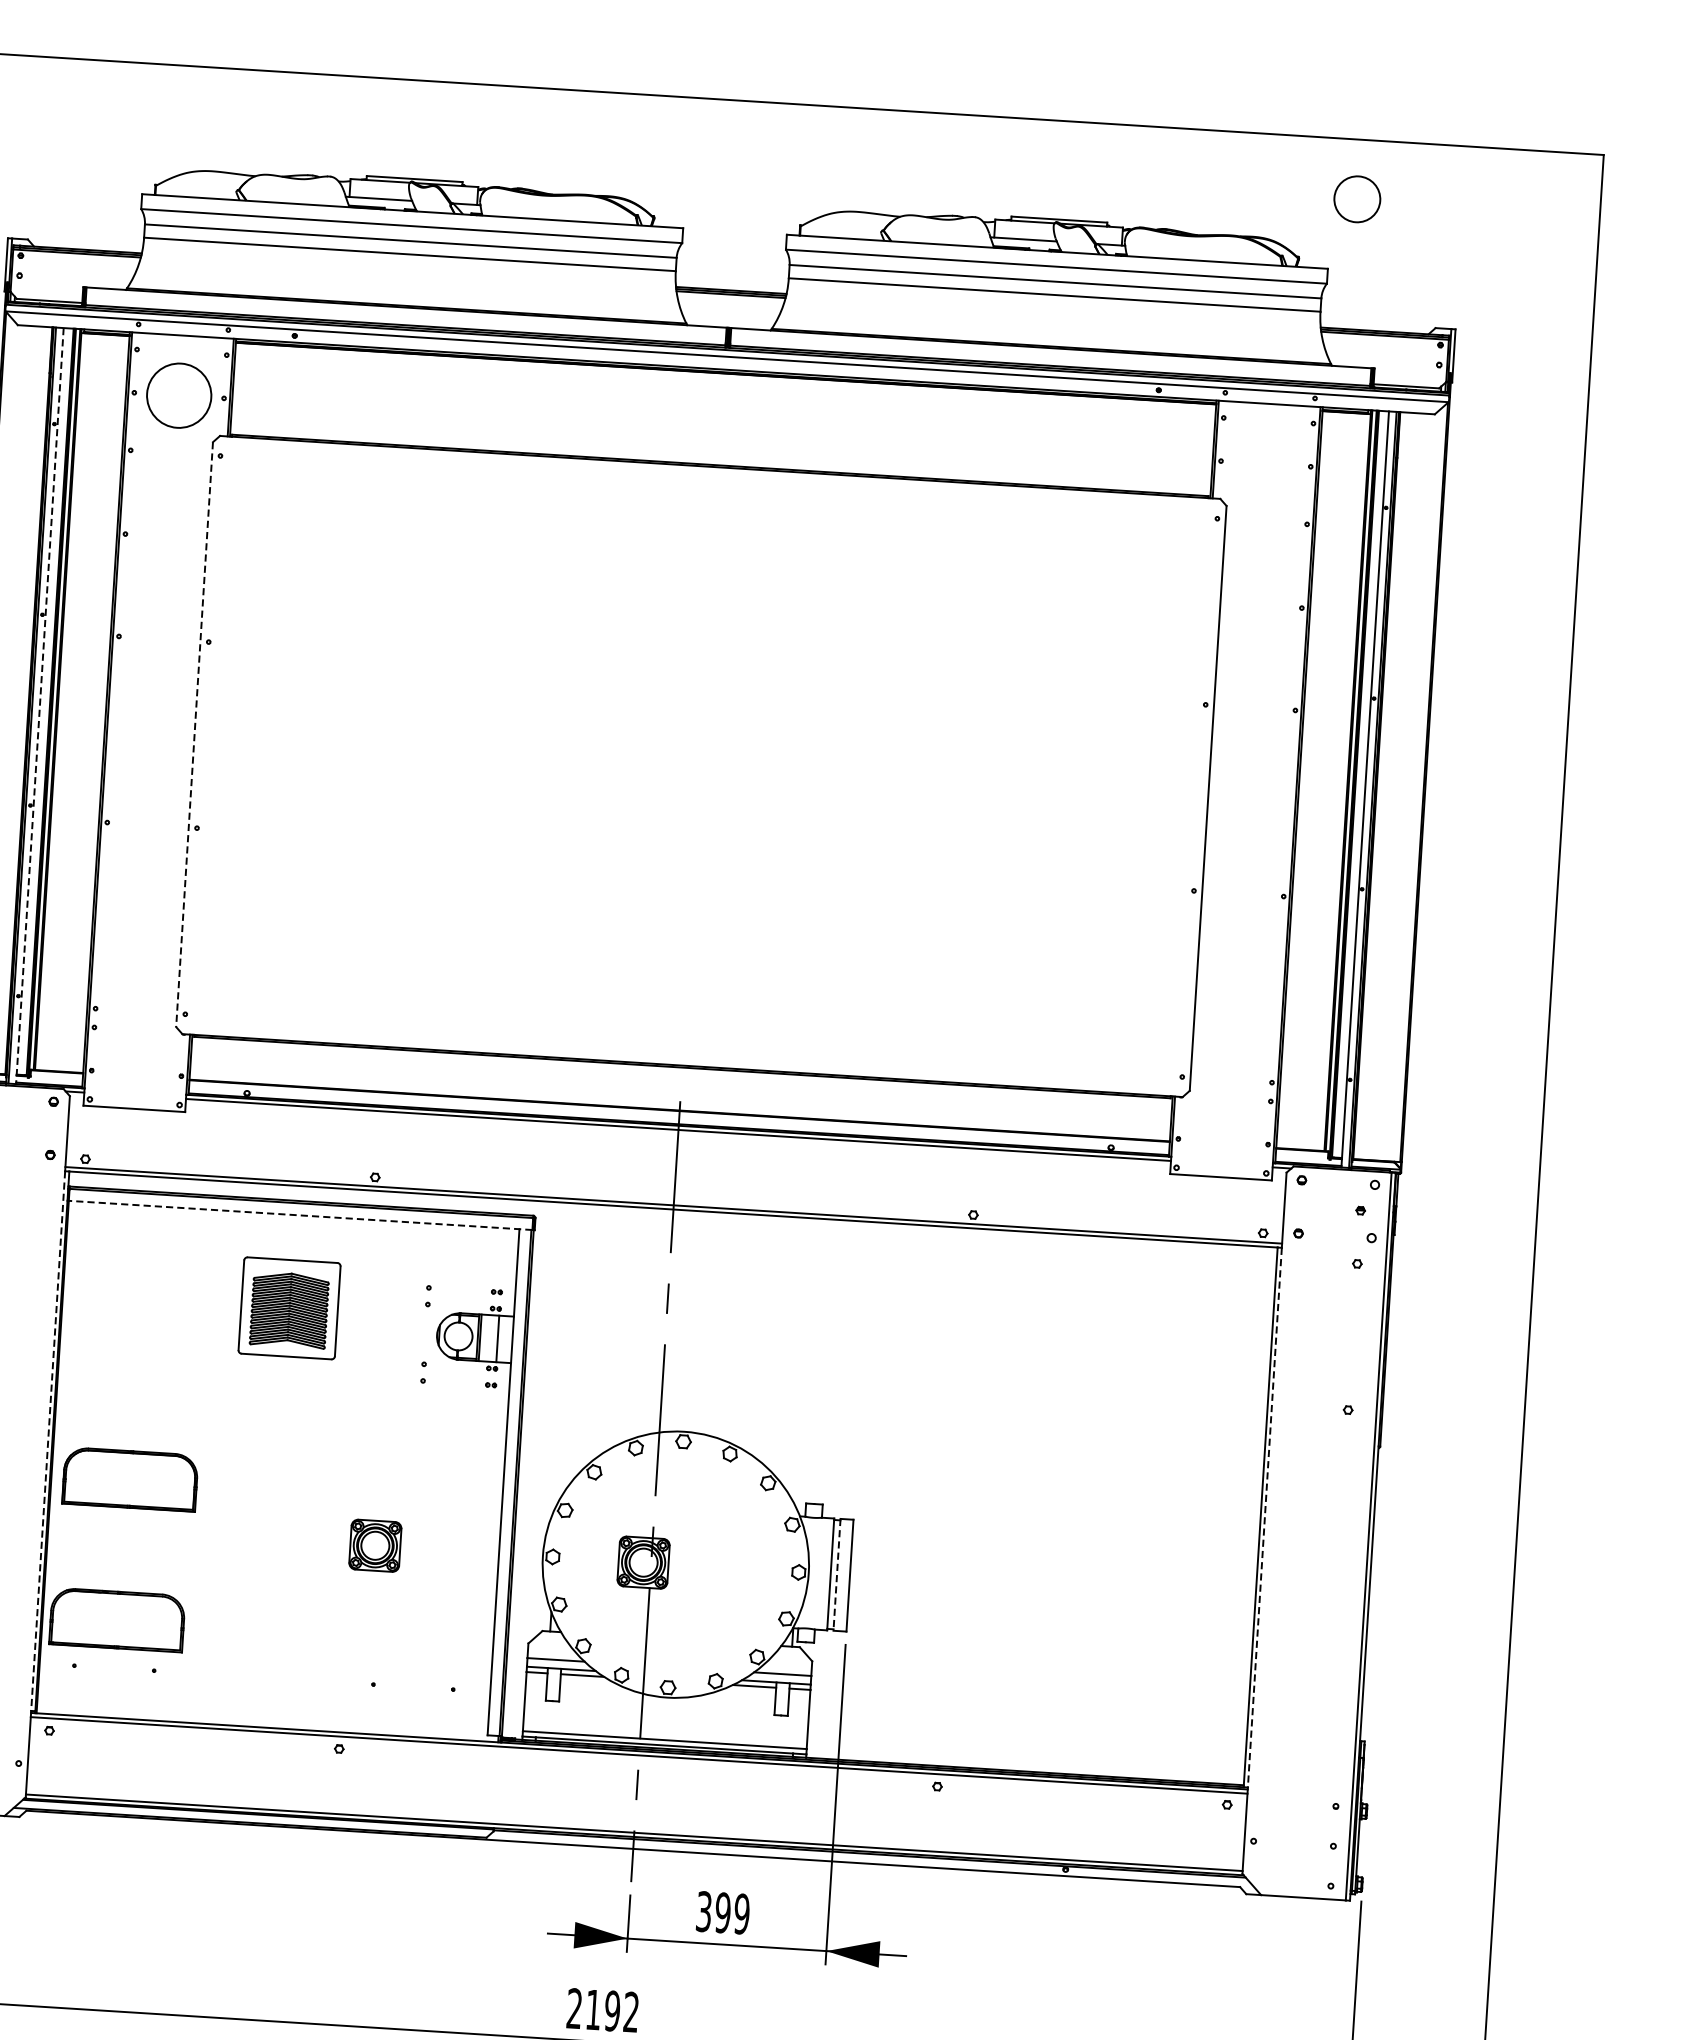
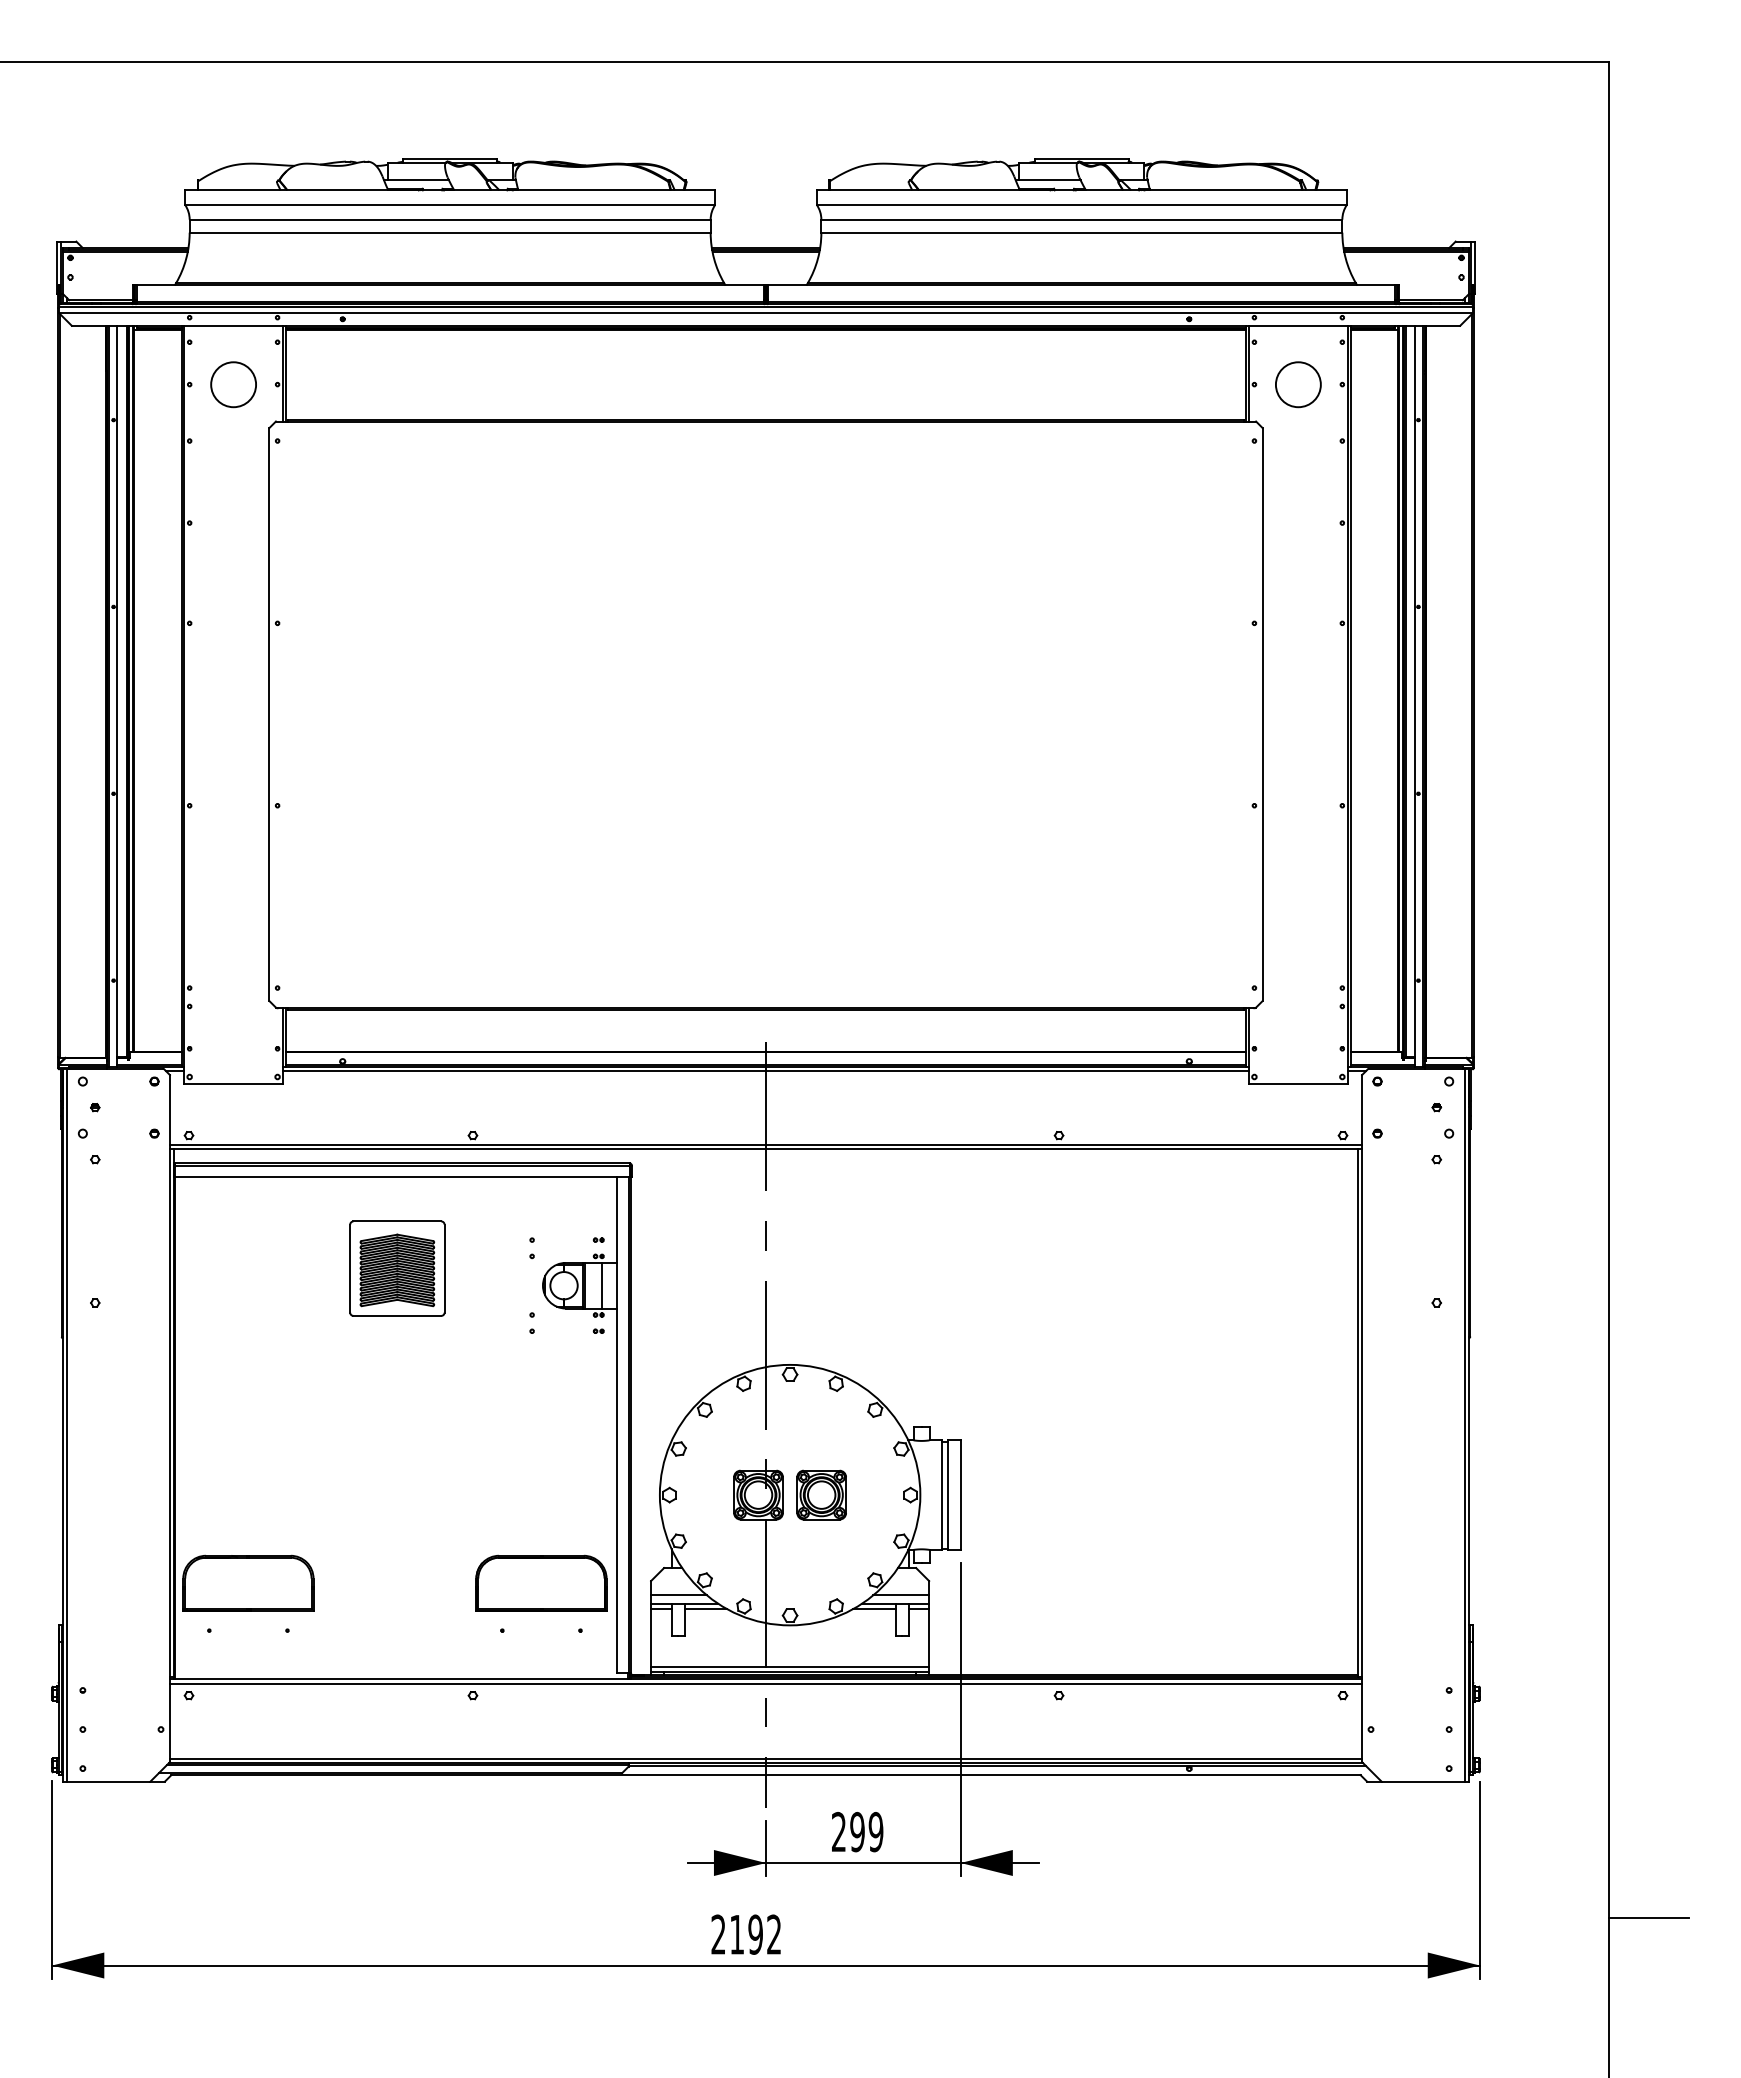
circle: (1357, 199) -> (1298, 384), moved
circle: (179, 395) -> (233, 384), size x0.71
line: (39, 706) -> (116, 696), dashed -> solid
line: (194, 734) -> (269, 714), dashed -> solid
line: (299, 1215) -> (401, 1177), dashed -> solid
line: (47, 1441) -> (169, 1413), dashed -> solid
part: (130, 1478) -> (541, 1582), moved
line: (1265, 1518) -> (1362, 1413), dashed -> solid
part: (375, 1545) -> (821, 1494), moved
line: (837, 1575) -> (948, 1495), dashed -> solid
text: (703, 1912) -> (838, 1832), 399 -> 299

